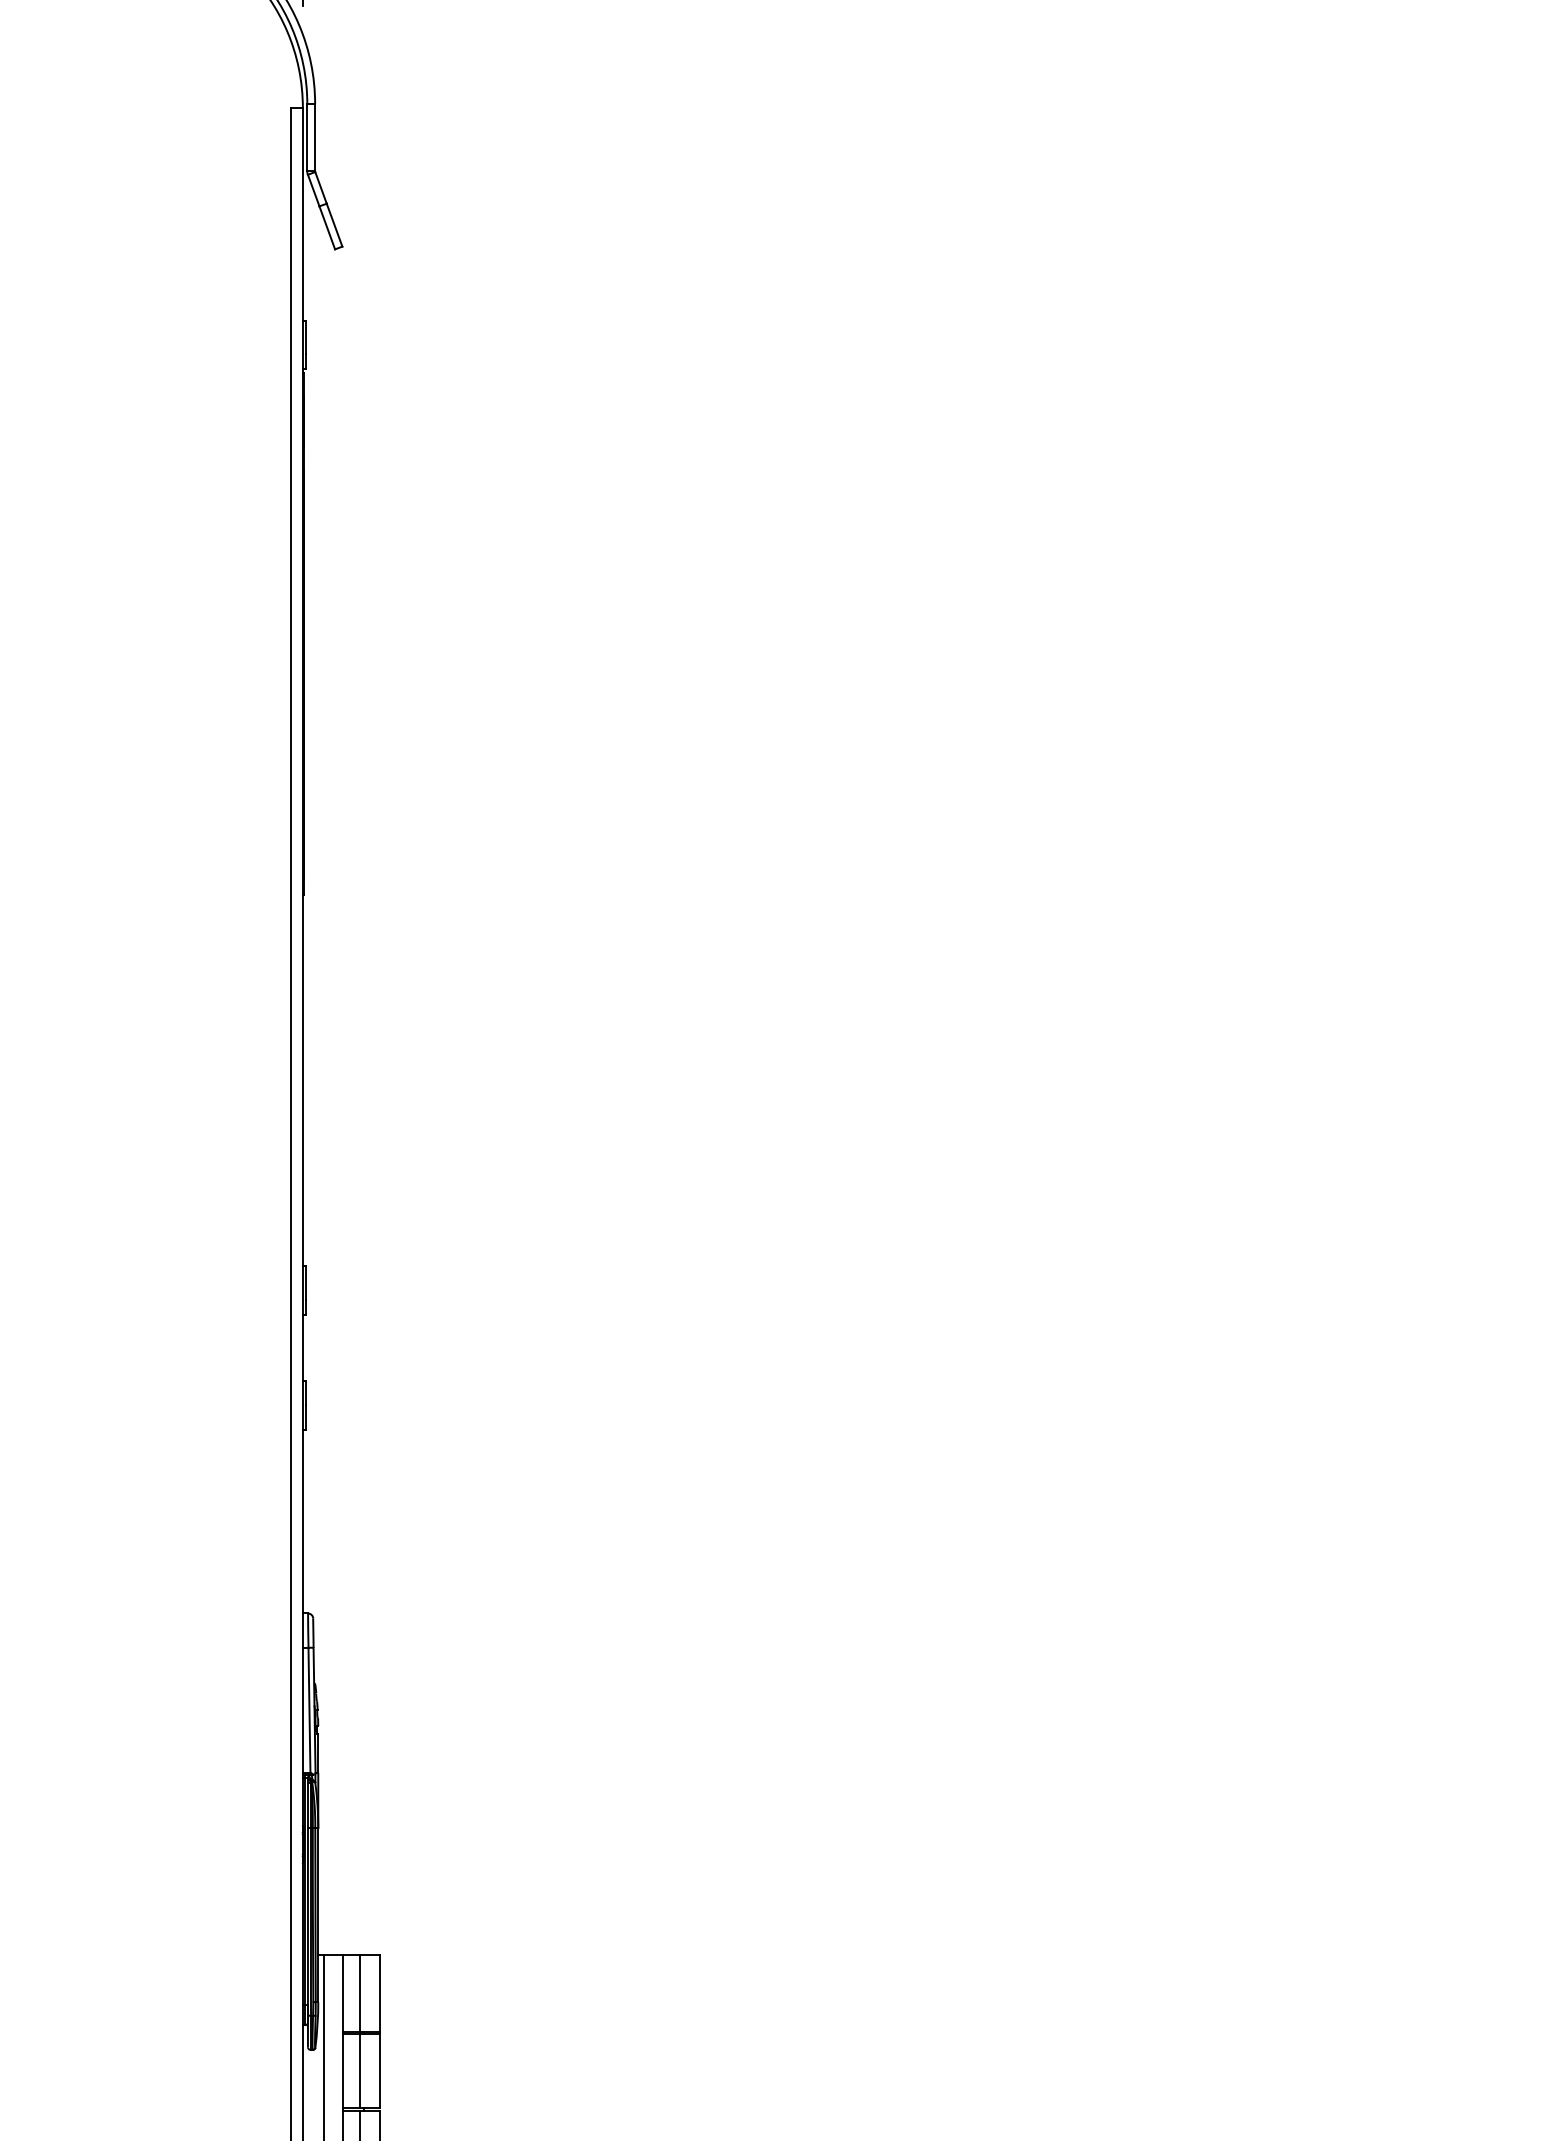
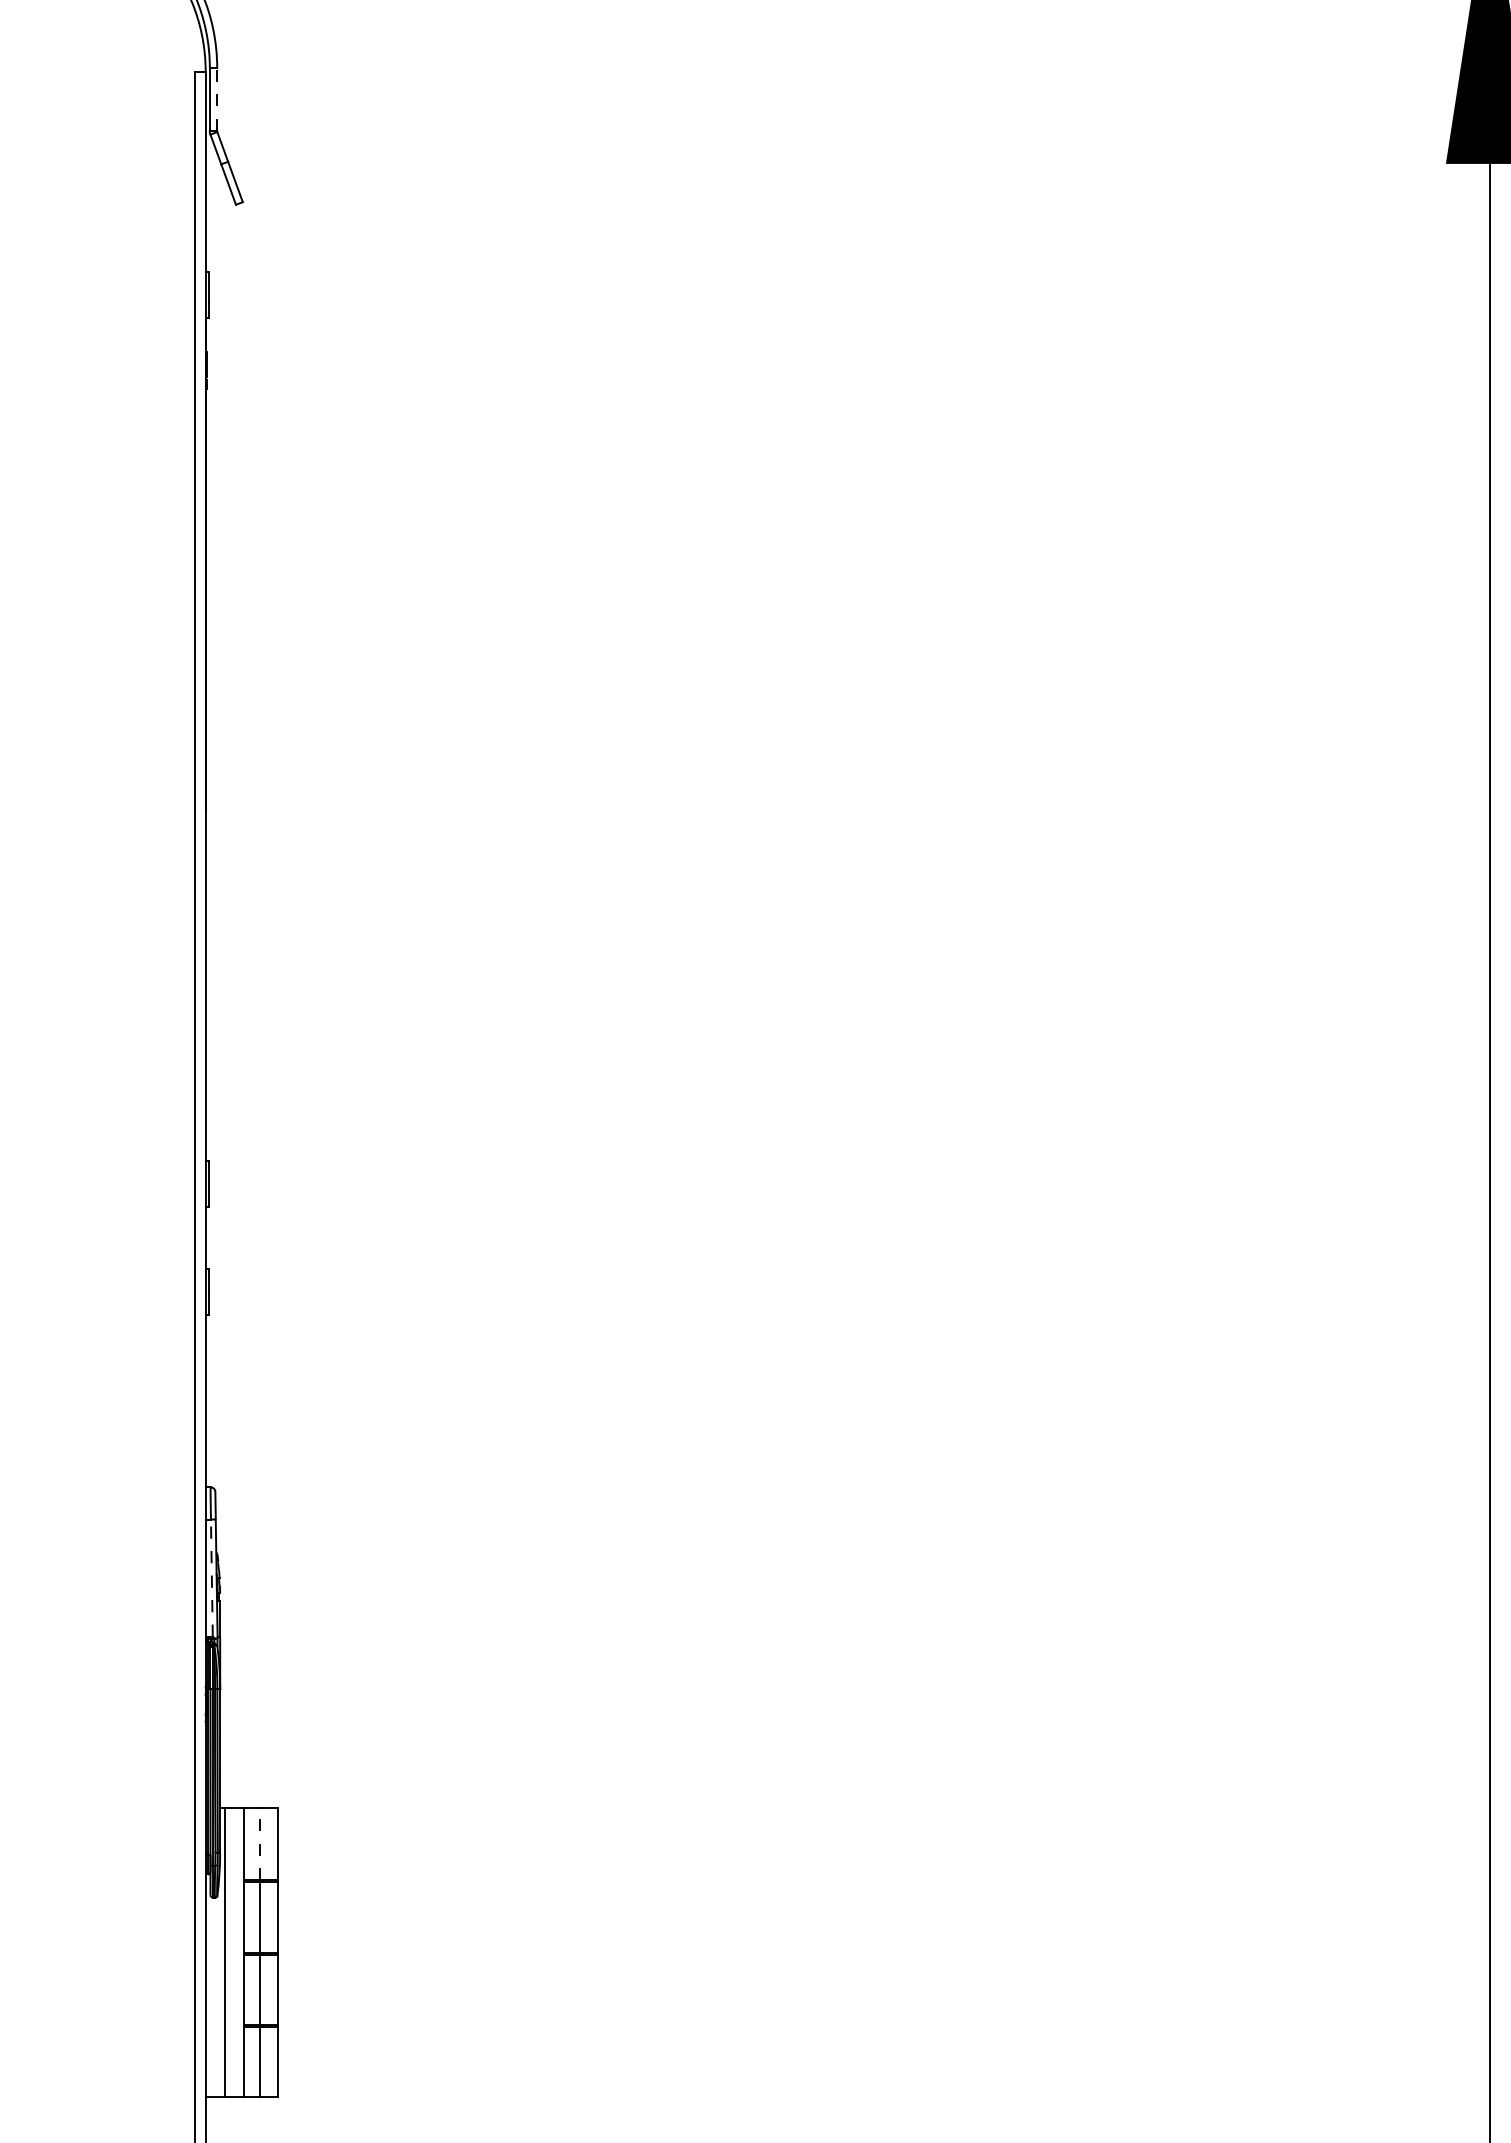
line: (315, 137) -> (217, 99), solid -> dashed
line: (309, 1710) -> (211, 1578), solid -> dashed
line: (360, 1992) -> (259, 1843), solid -> dashed

